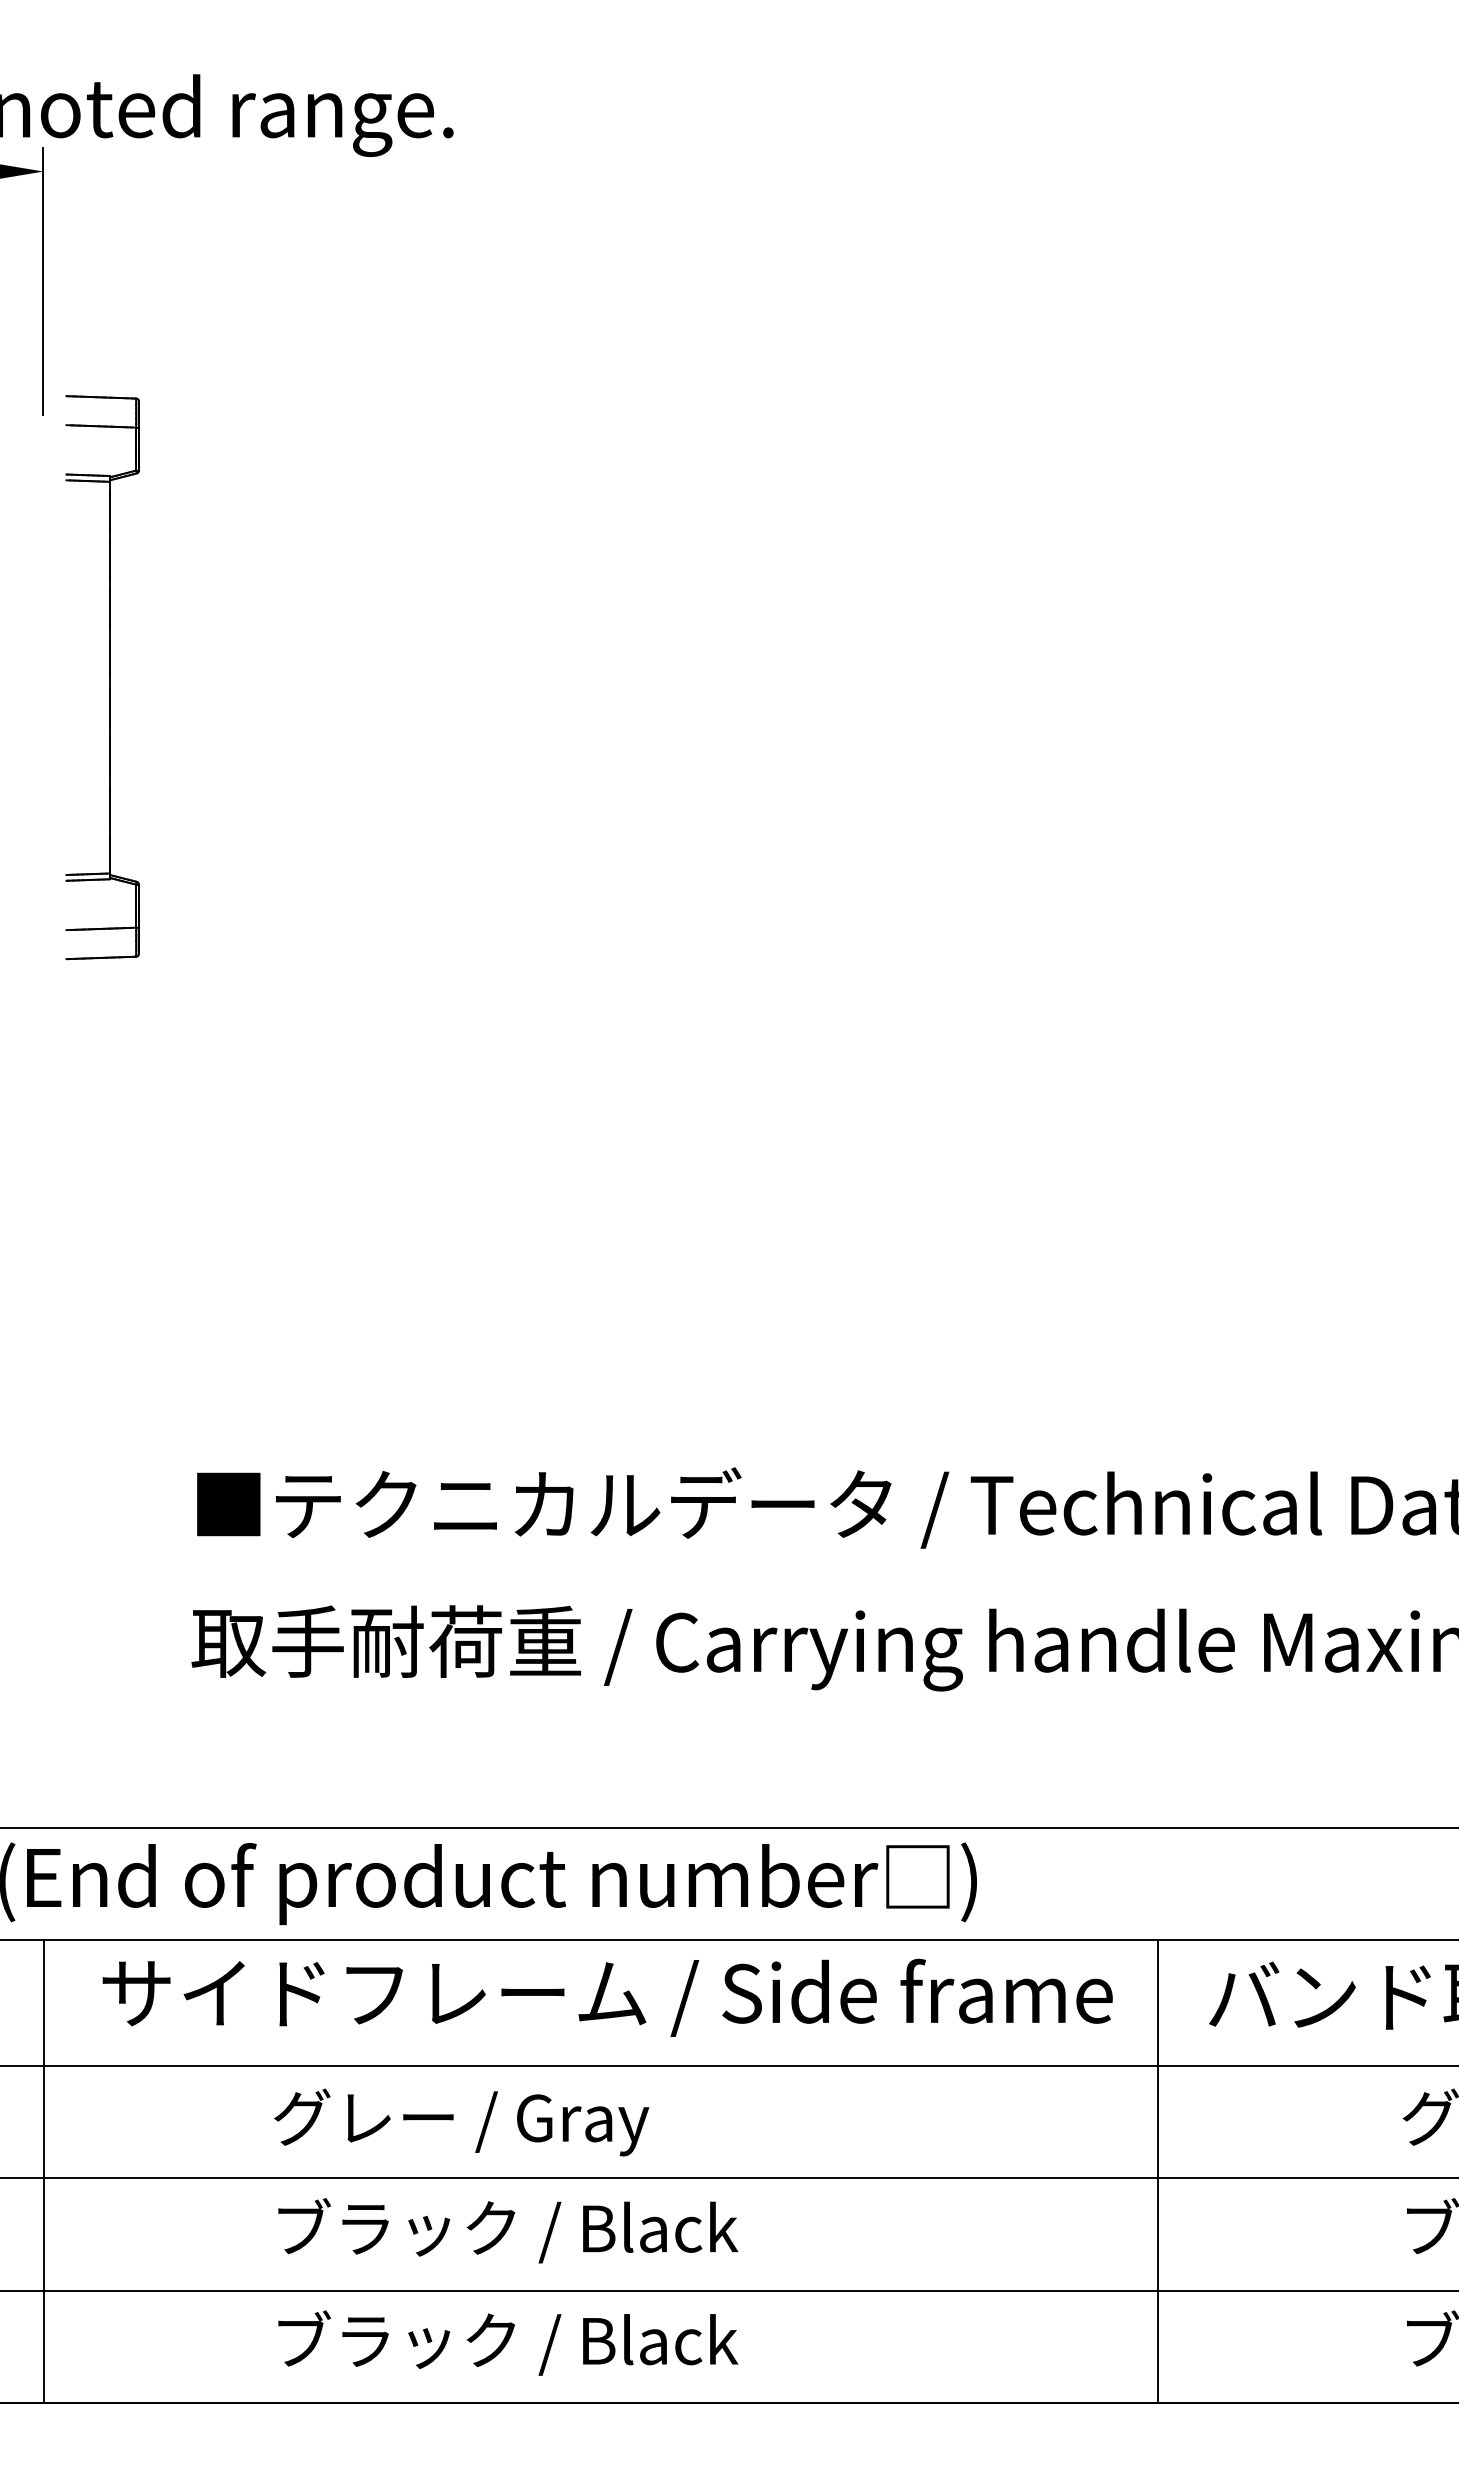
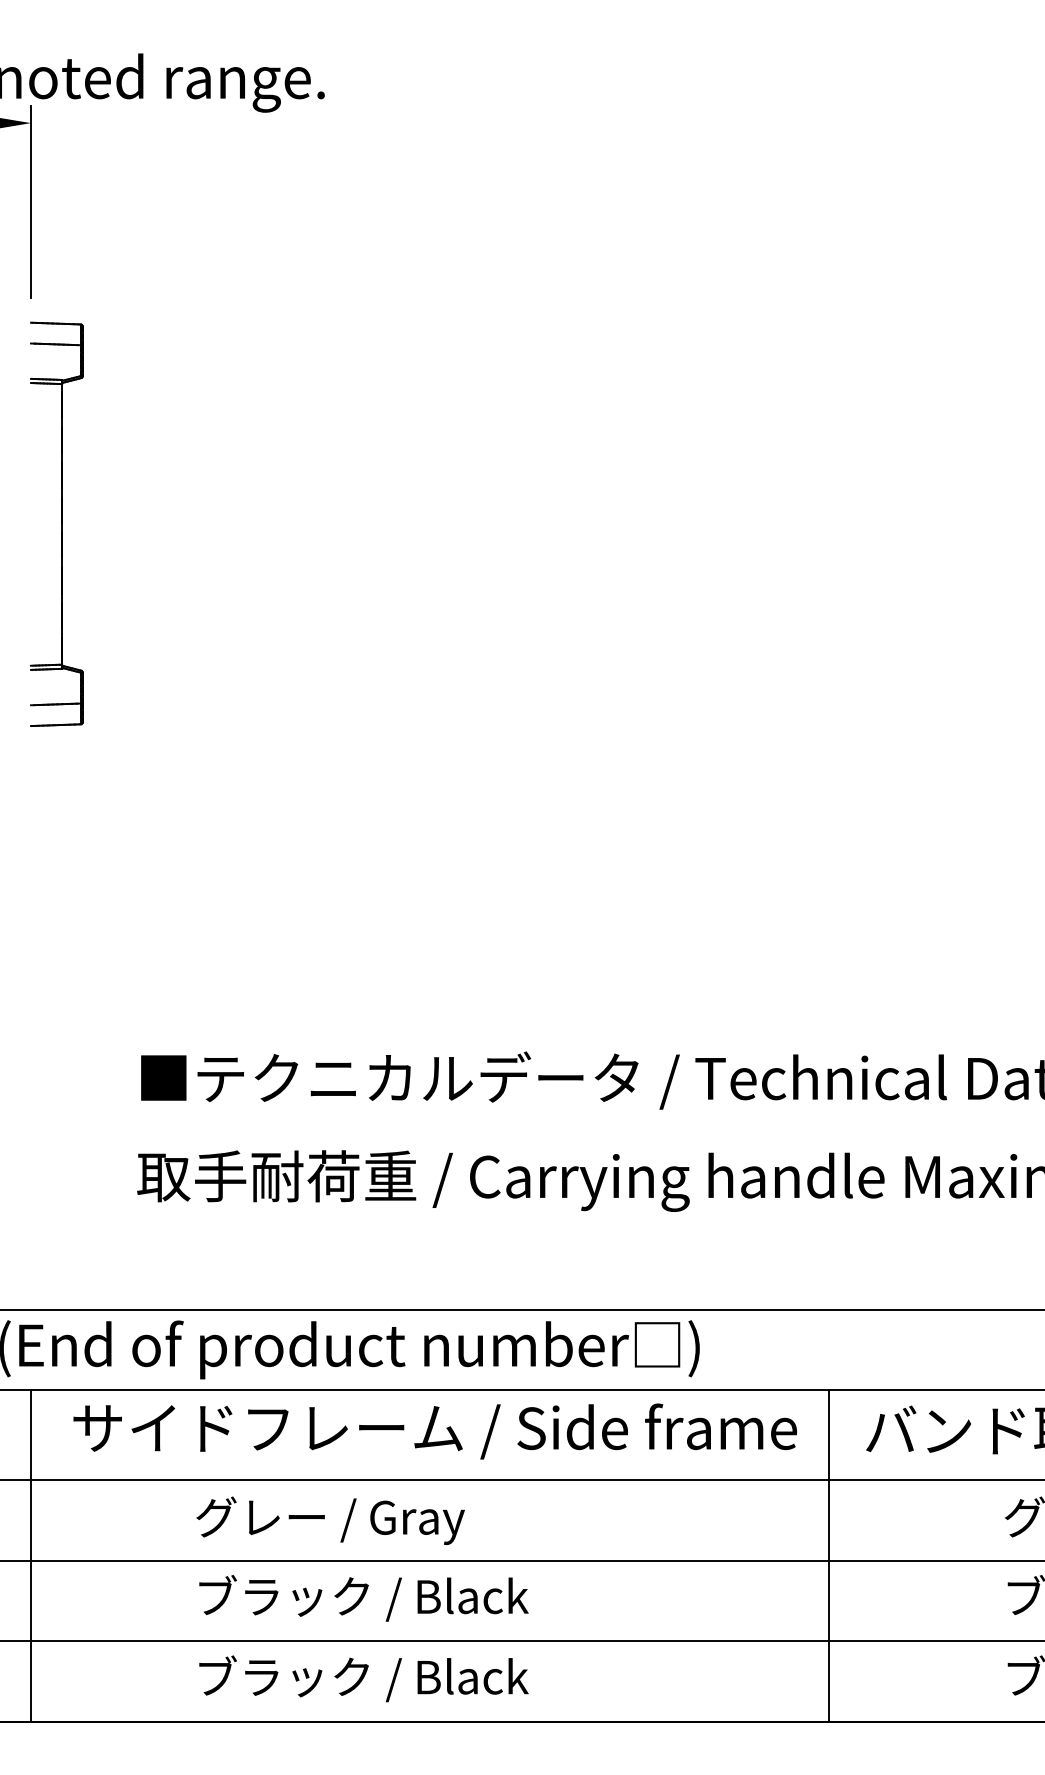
part: (109, 677) -> (61, 524), moved

